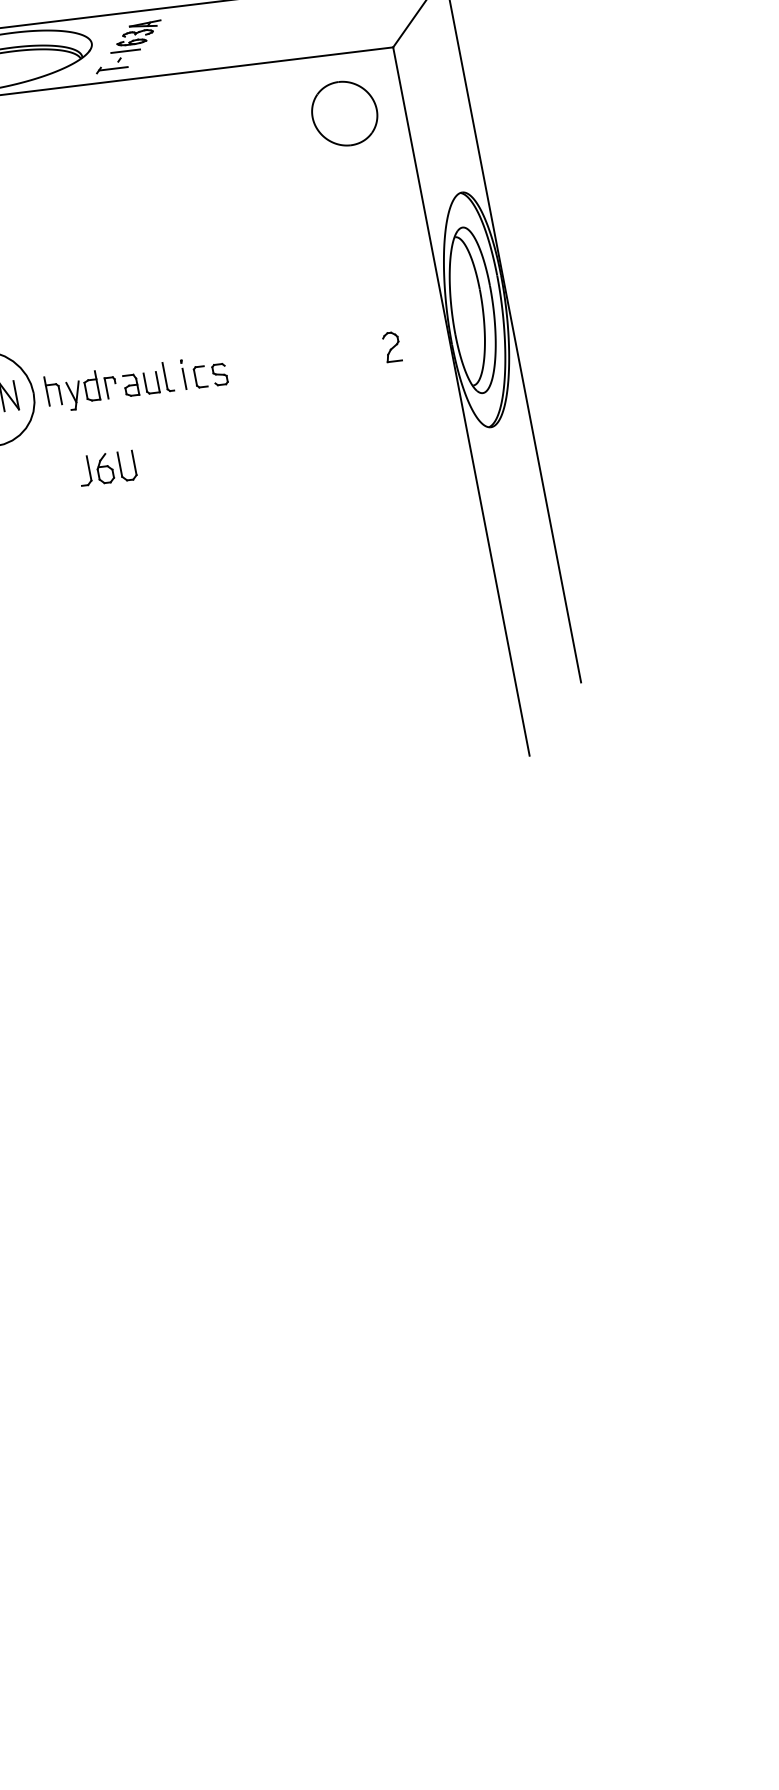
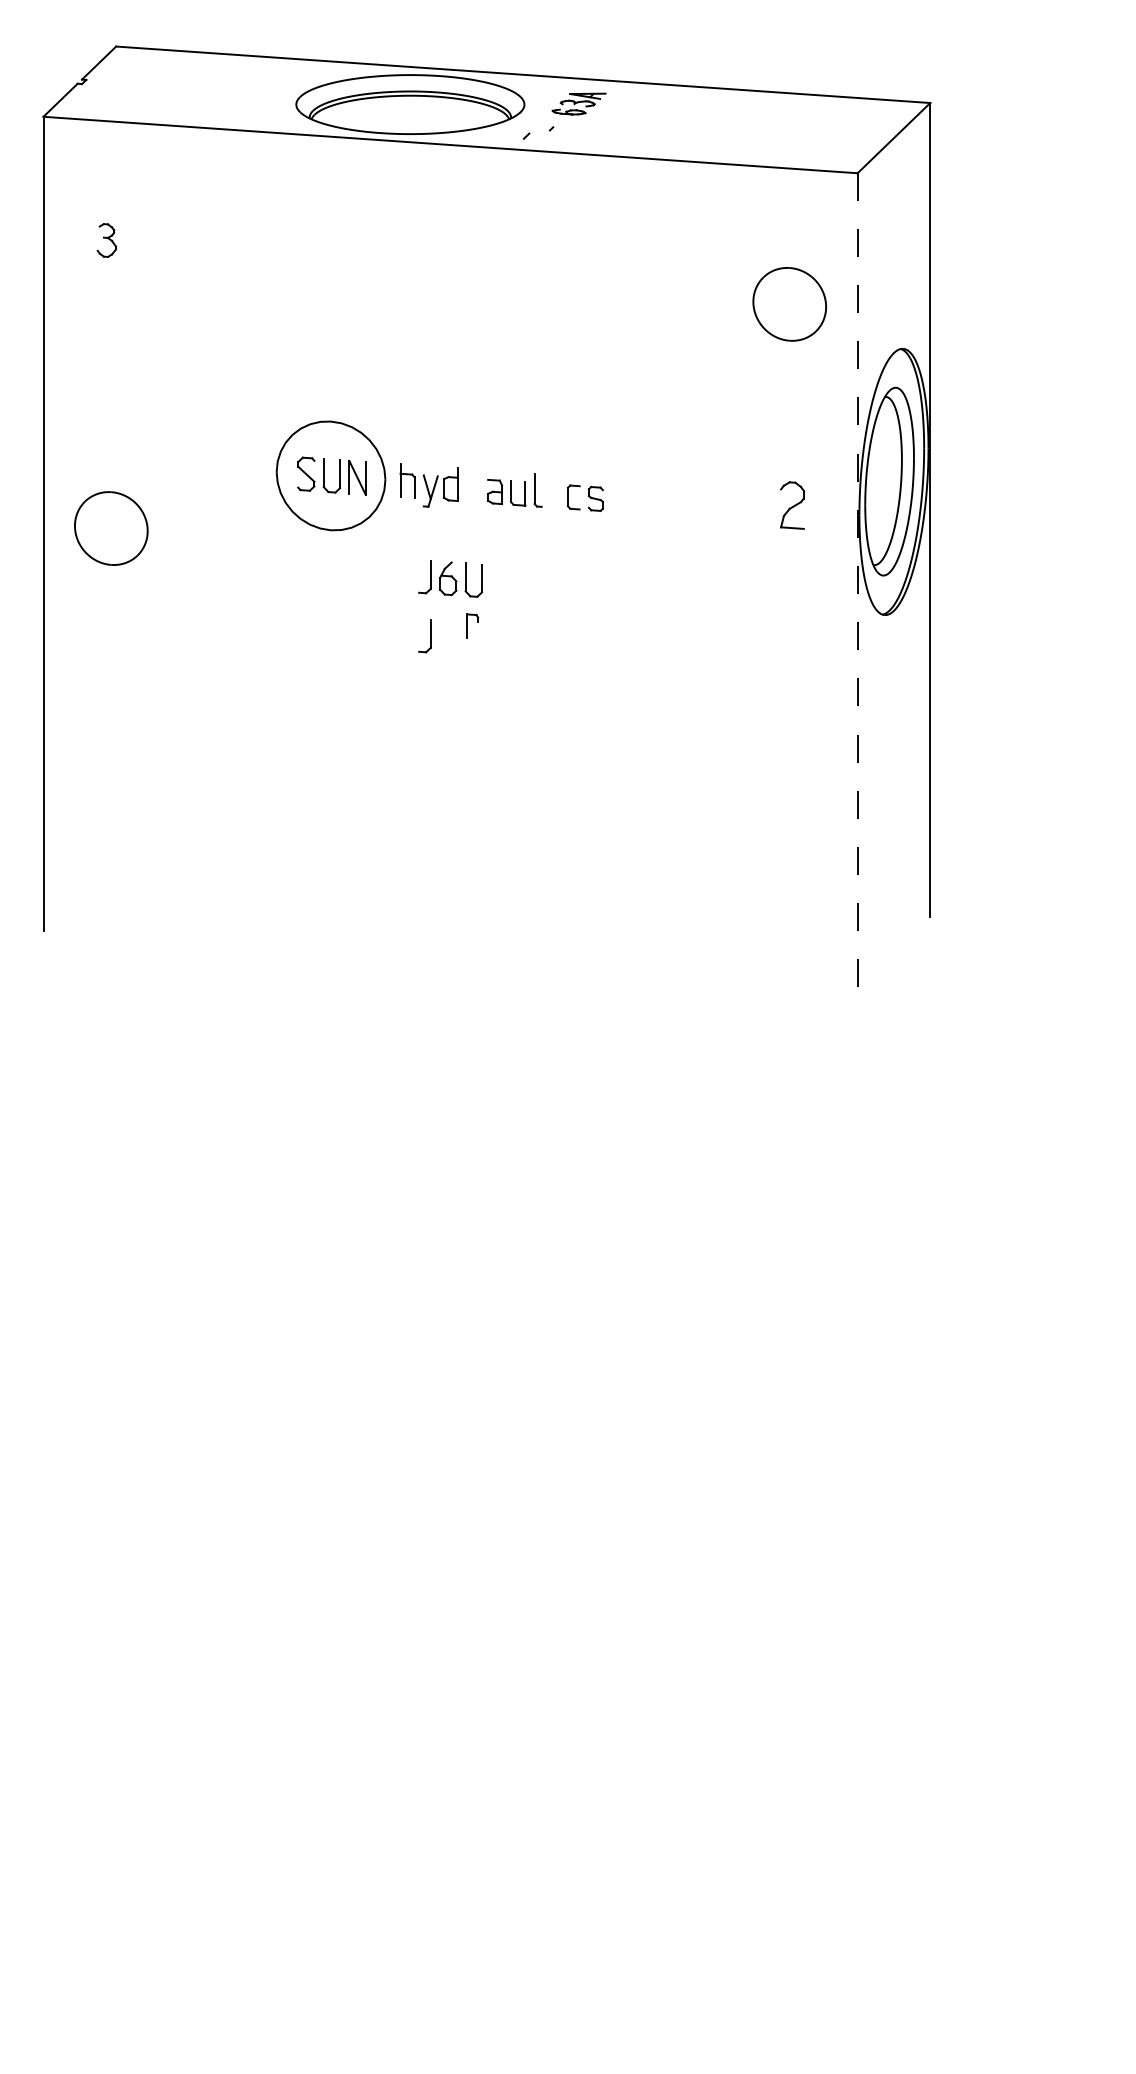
line: (125, 51) -> (560, 120), removed
line: (113, 69) -> (542, 137), removed
part: (344, 113) -> (789, 304), moved
part: (392, 346) -> (792, 504), size x1.4
part: (183, 374) -> (555, 491), removed
part: (111, 387) -> (472, 625), moved
line: (461, 400) -> (857, 579), solid -> dashed
part: (93, 523) -> (424, 636), added

